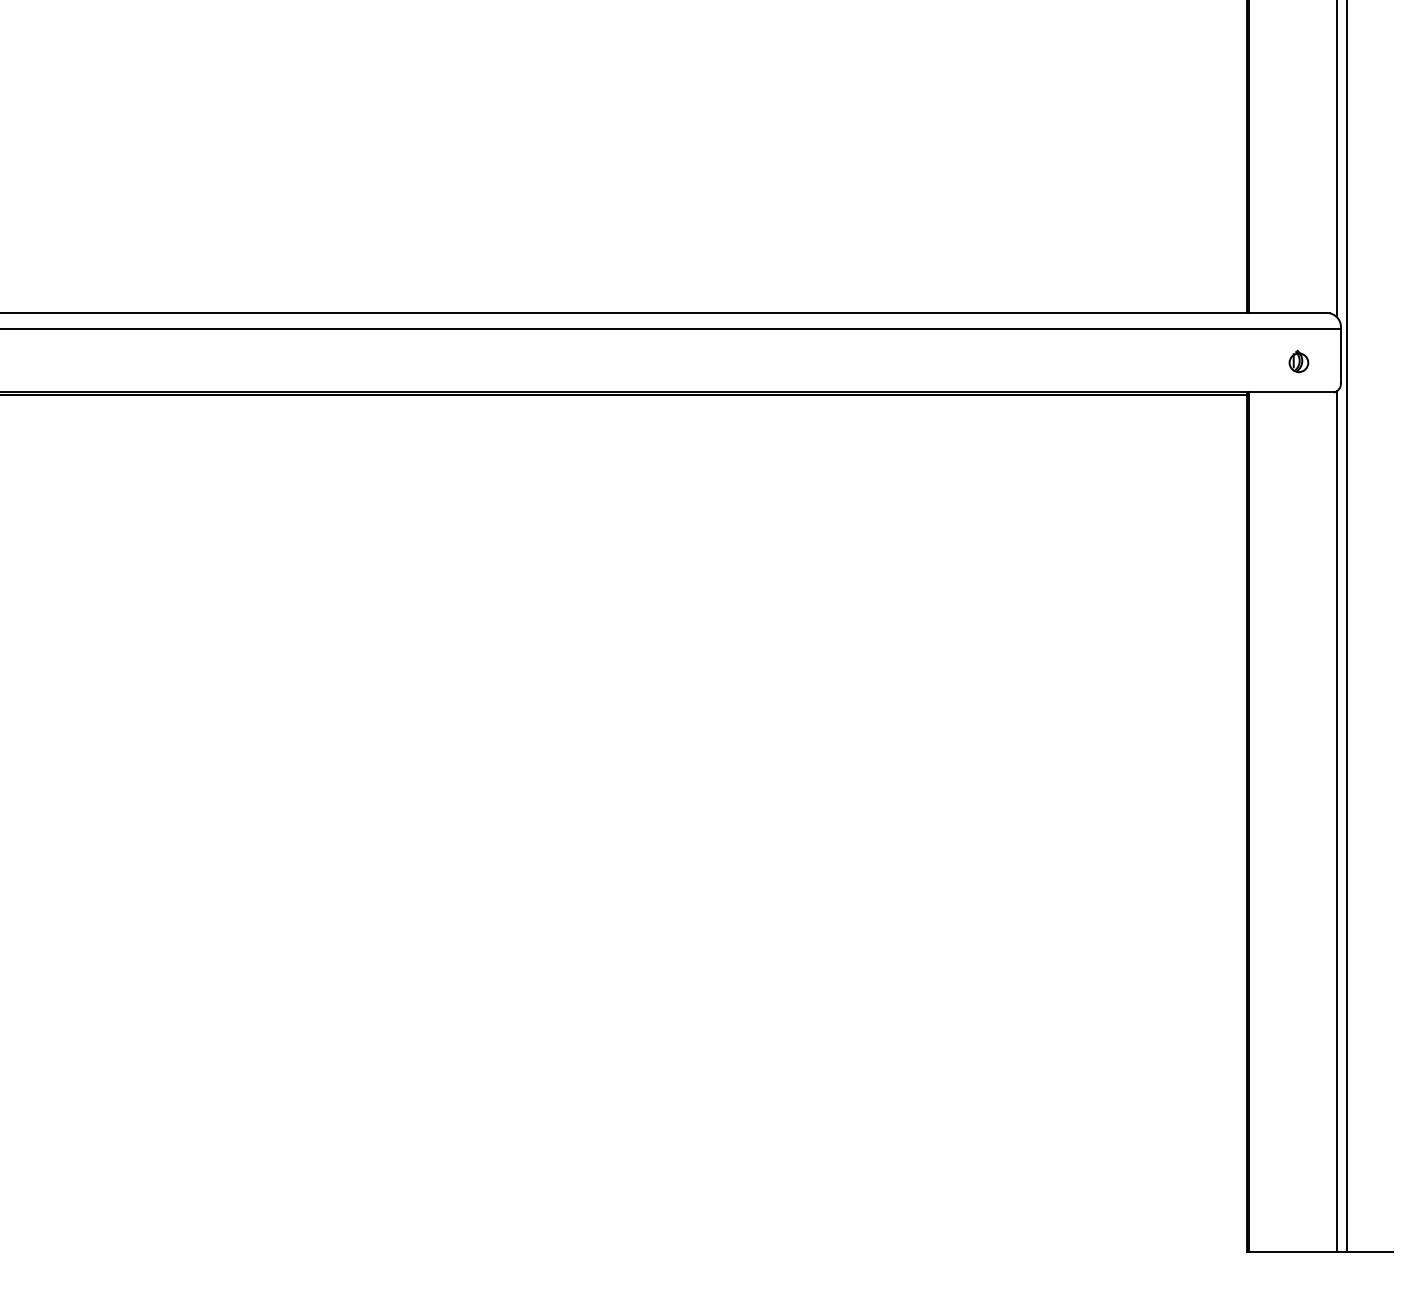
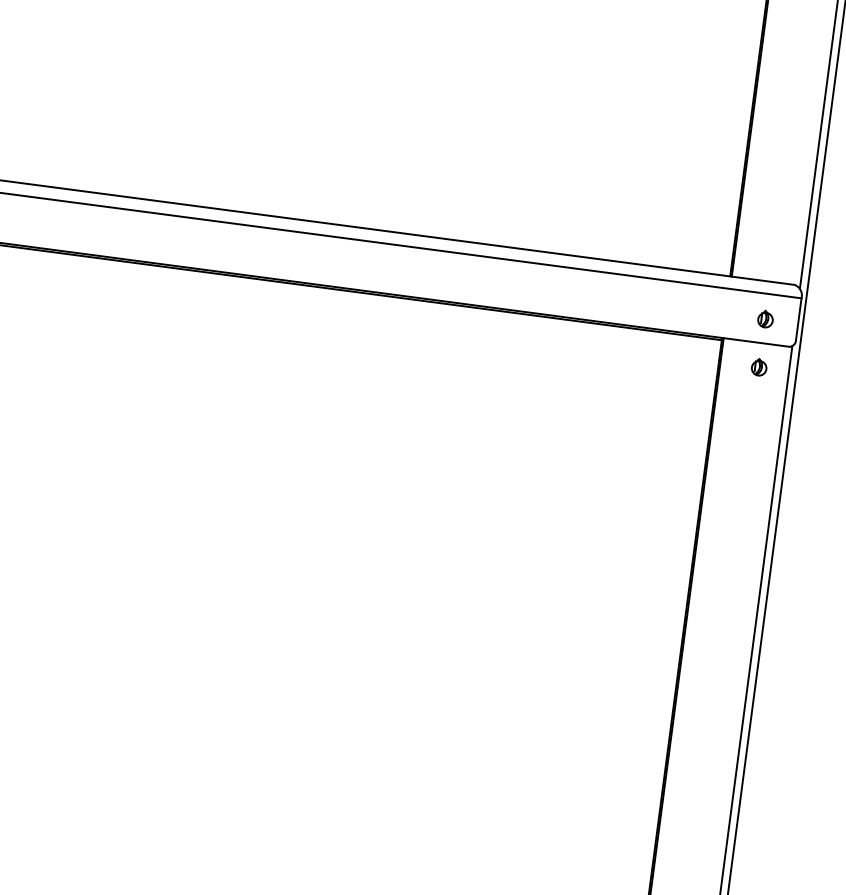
part: (1298, 422) -> (759, 366), added

